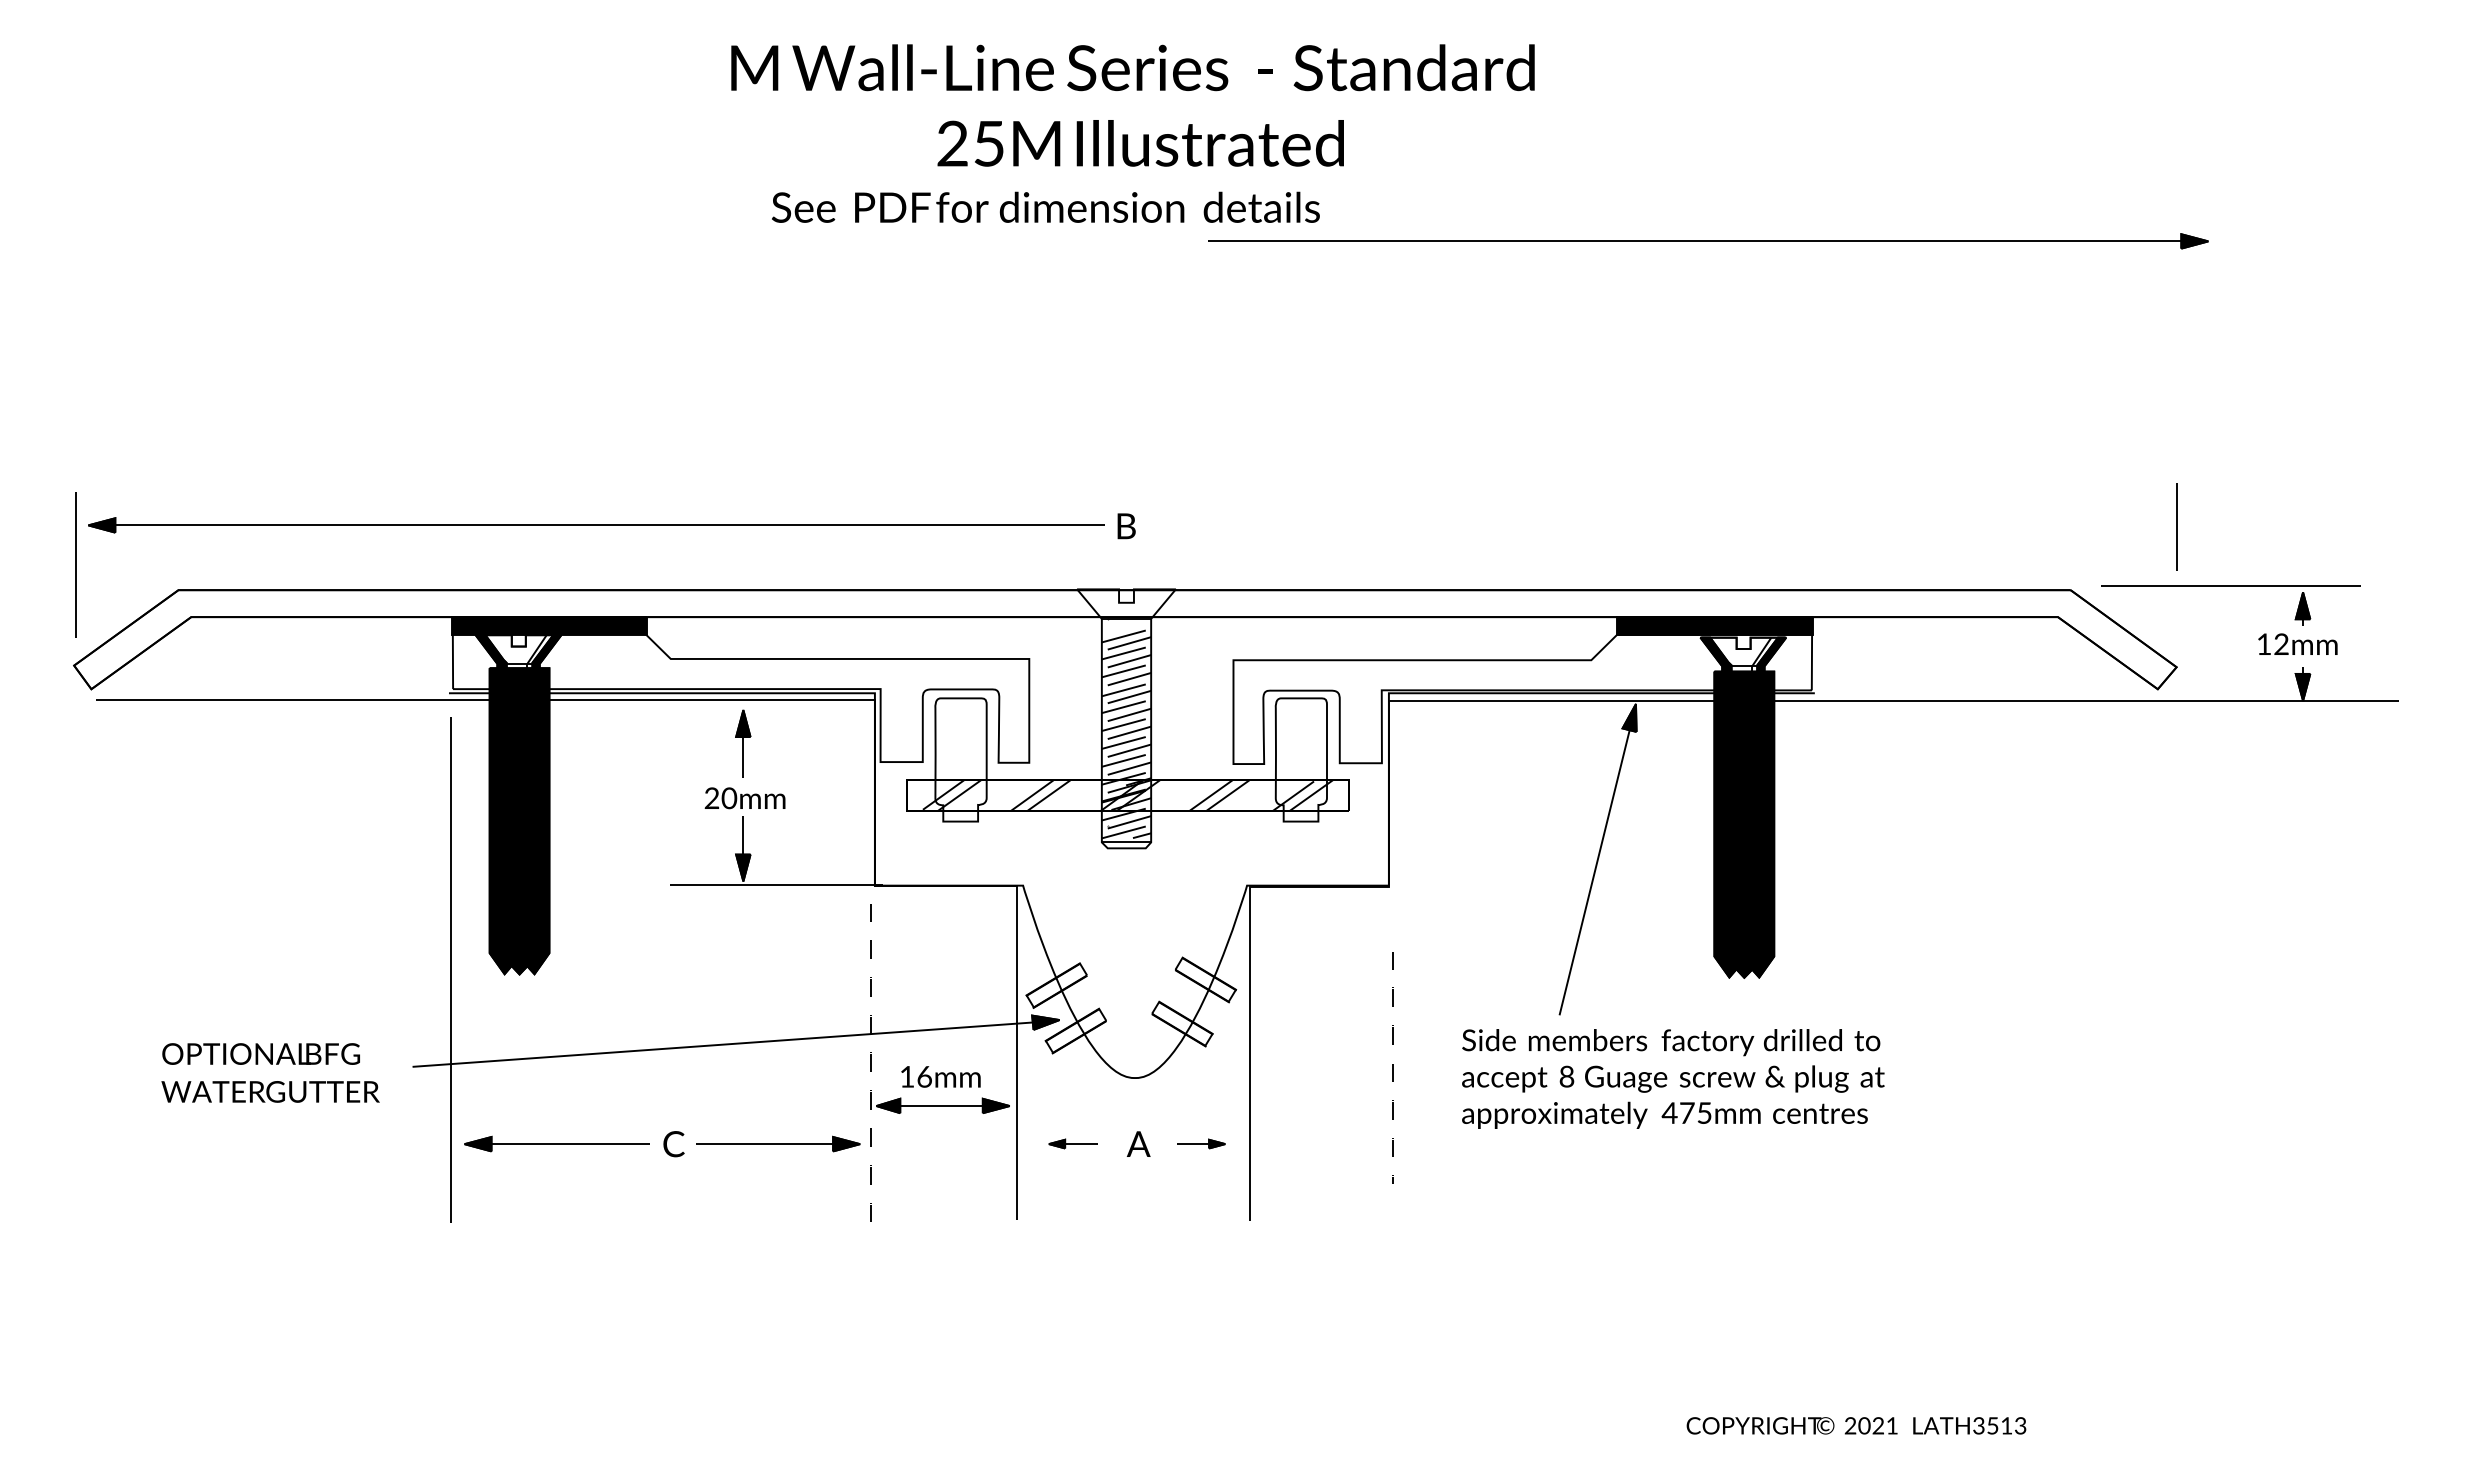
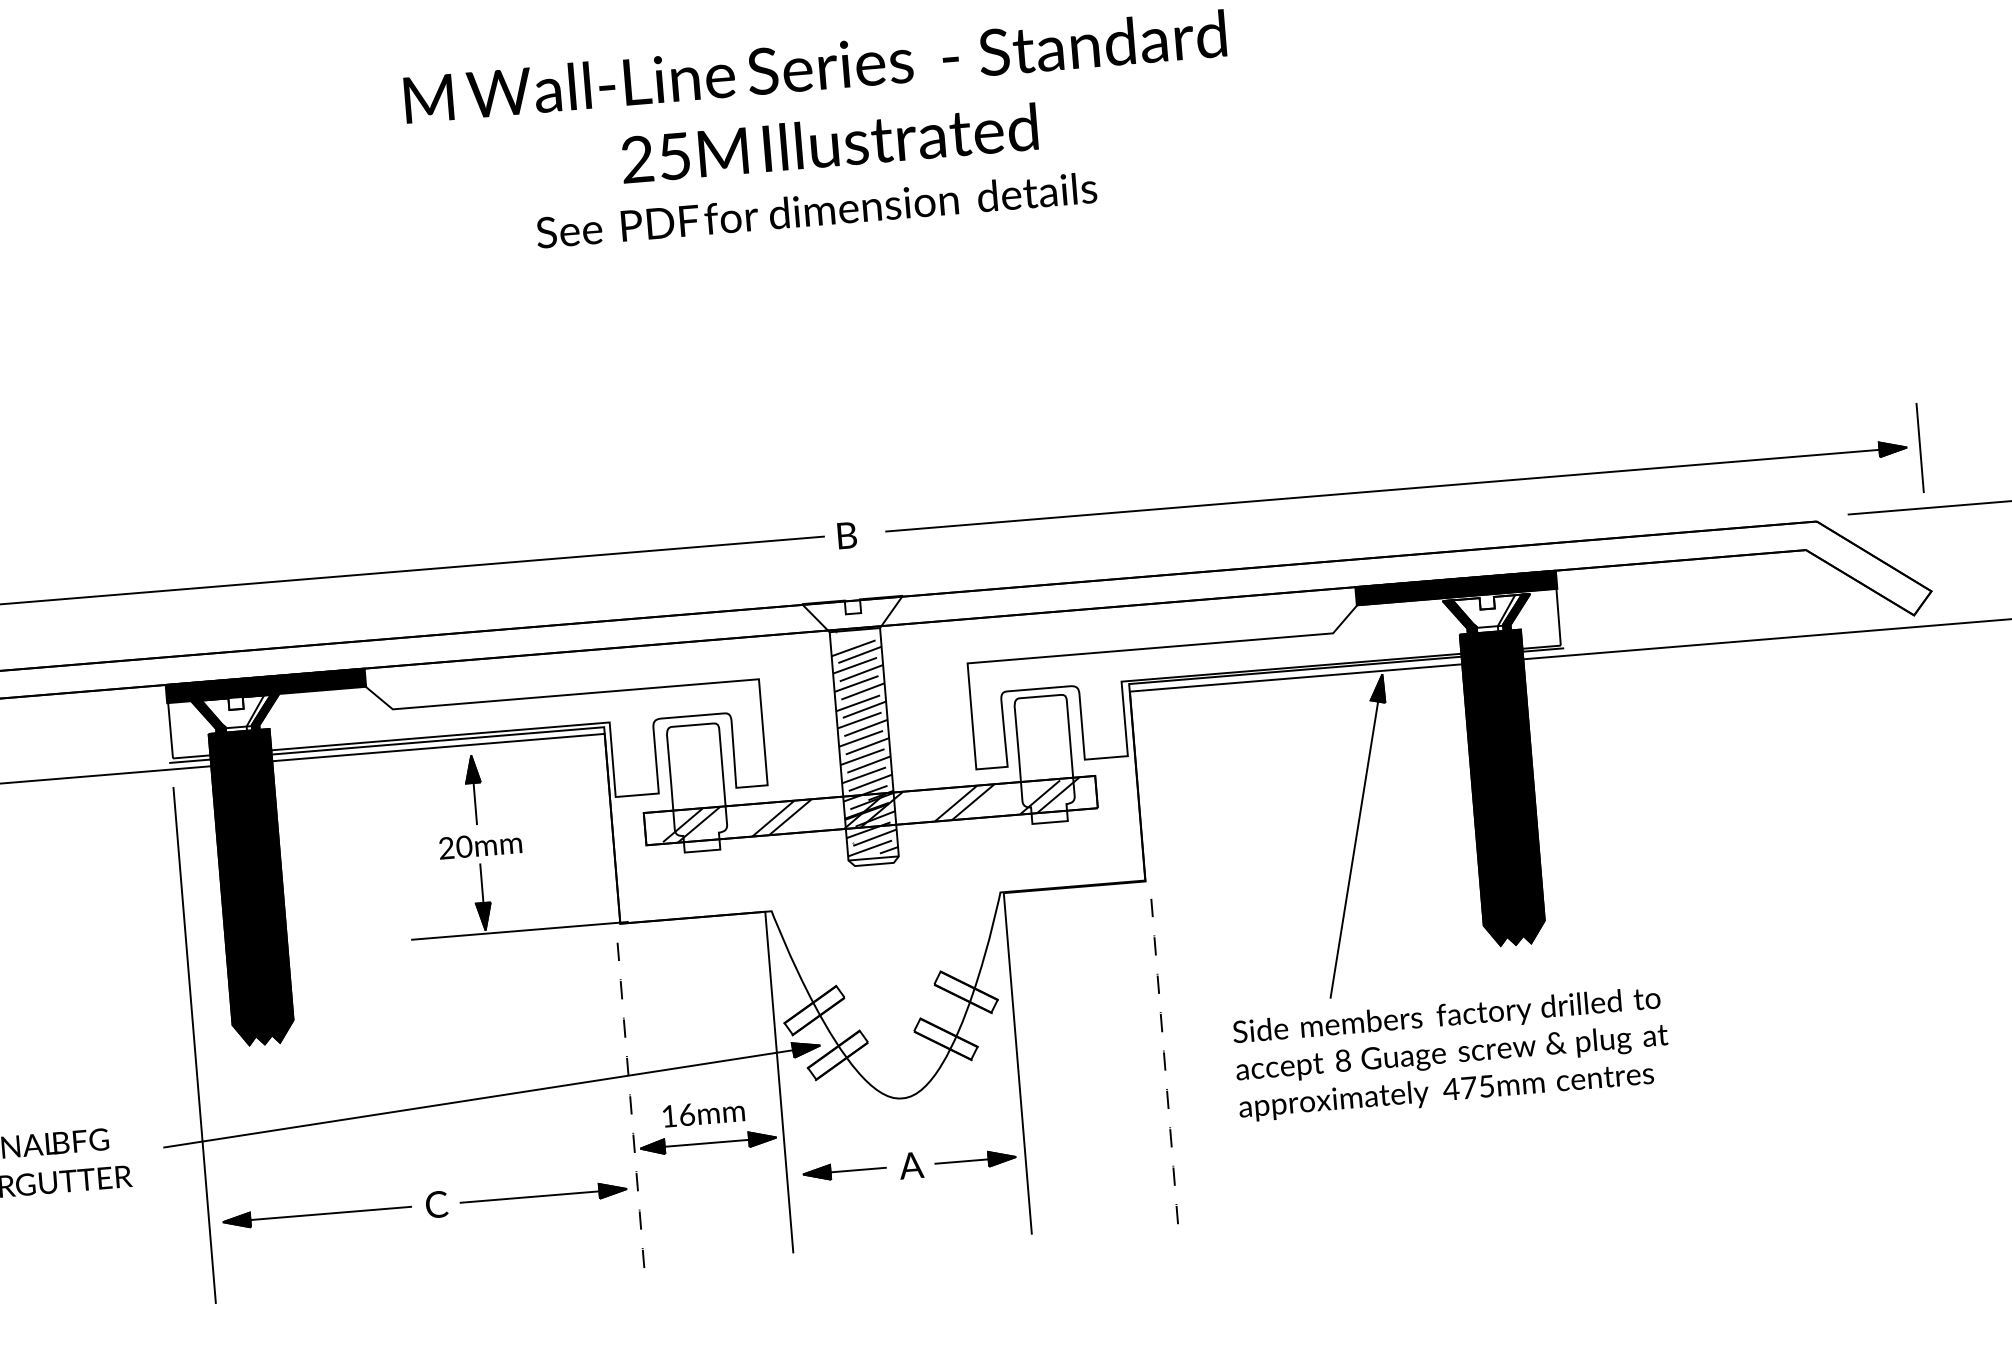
text: (1045, 206) -> (816, 209), moved
part: (1708, 241) -> (1396, 489), moved
part: (1392, 1062) -> (1163, 1060), size x1.43
part: (1073, 1143) -> (844, 1170), size x1.67
part: (1201, 1143) -> (975, 1159), size x1.67

